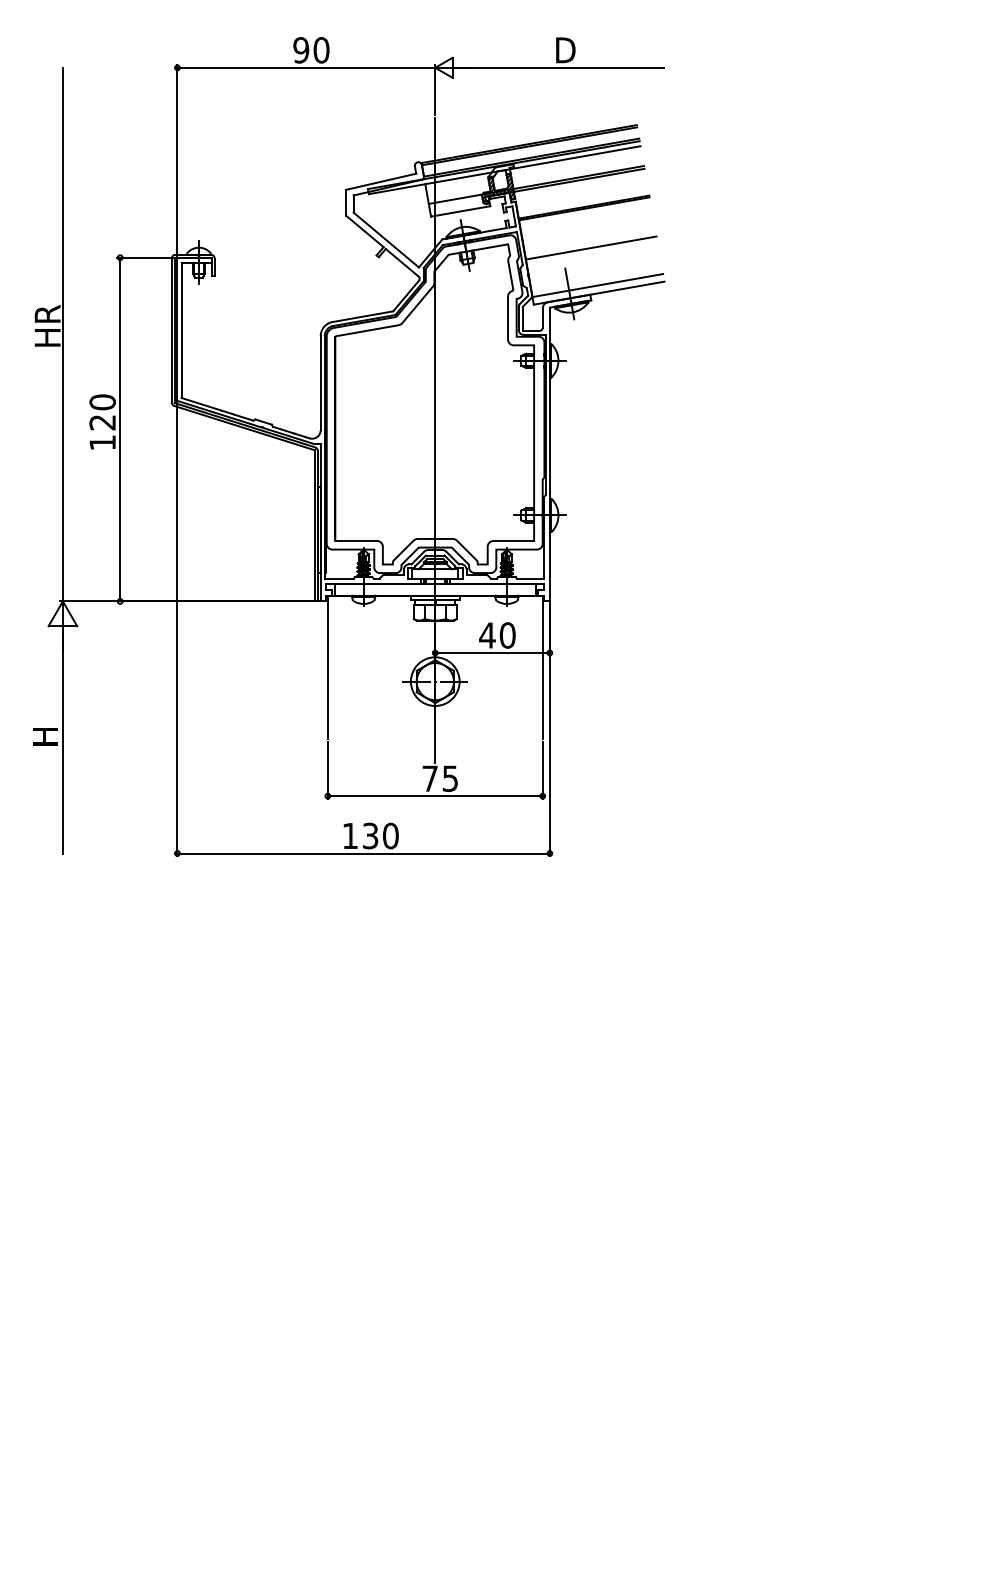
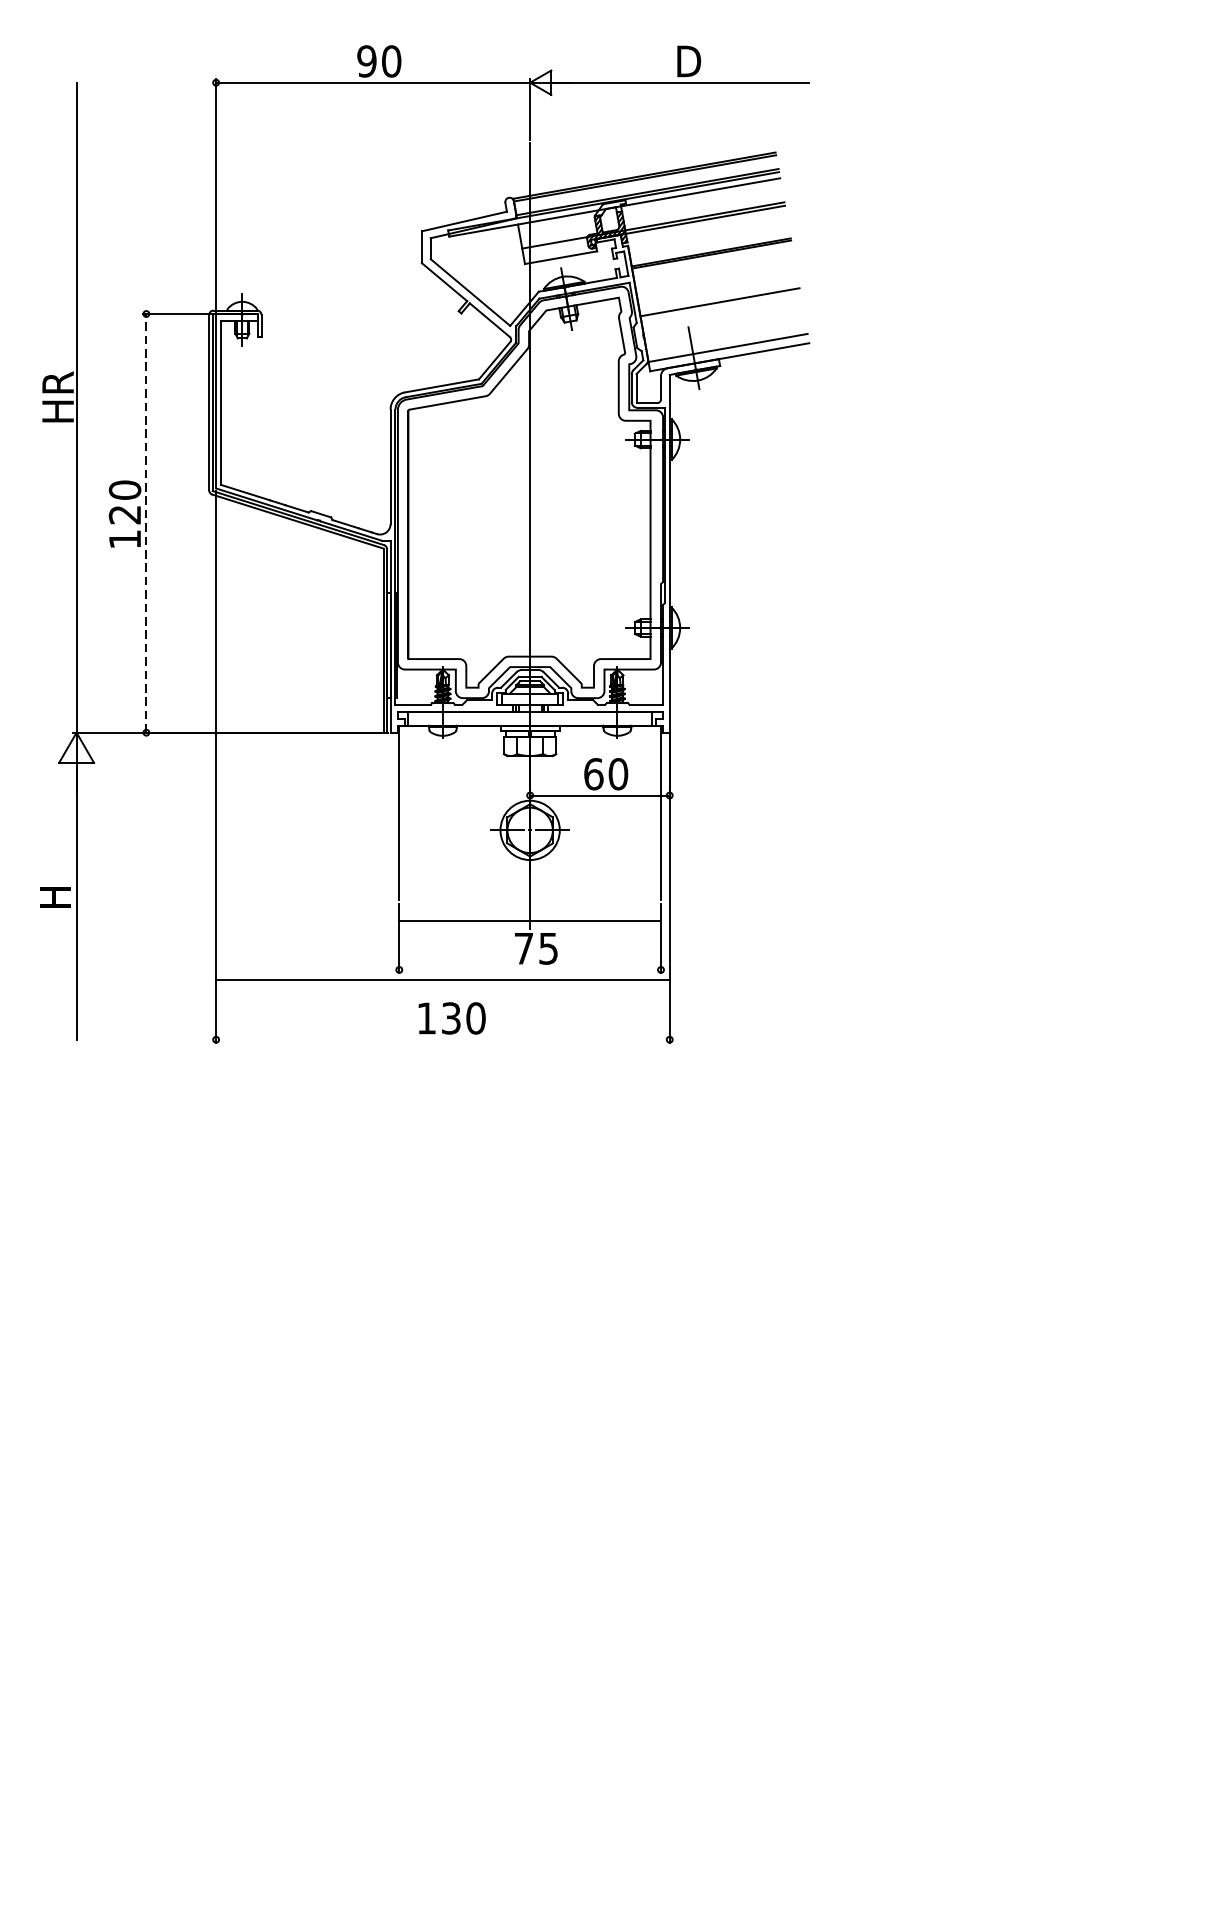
line: (120, 429) -> (146, 523), solid -> dashed
text: (487, 635) -> (593, 774), 40 -> 60
line: (434, 796) -> (529, 921), moved
line: (363, 853) -> (442, 980), moved

